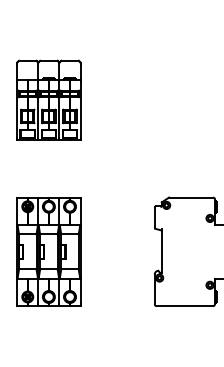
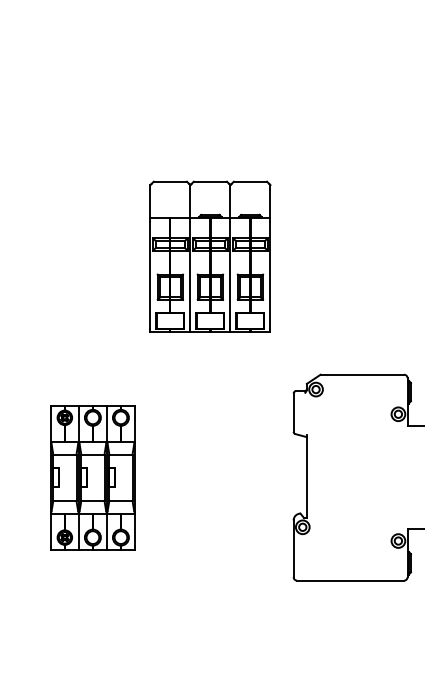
part: (48, 99) -> (209, 255), moved
part: (48, 251) -> (92, 476), size x0.7

